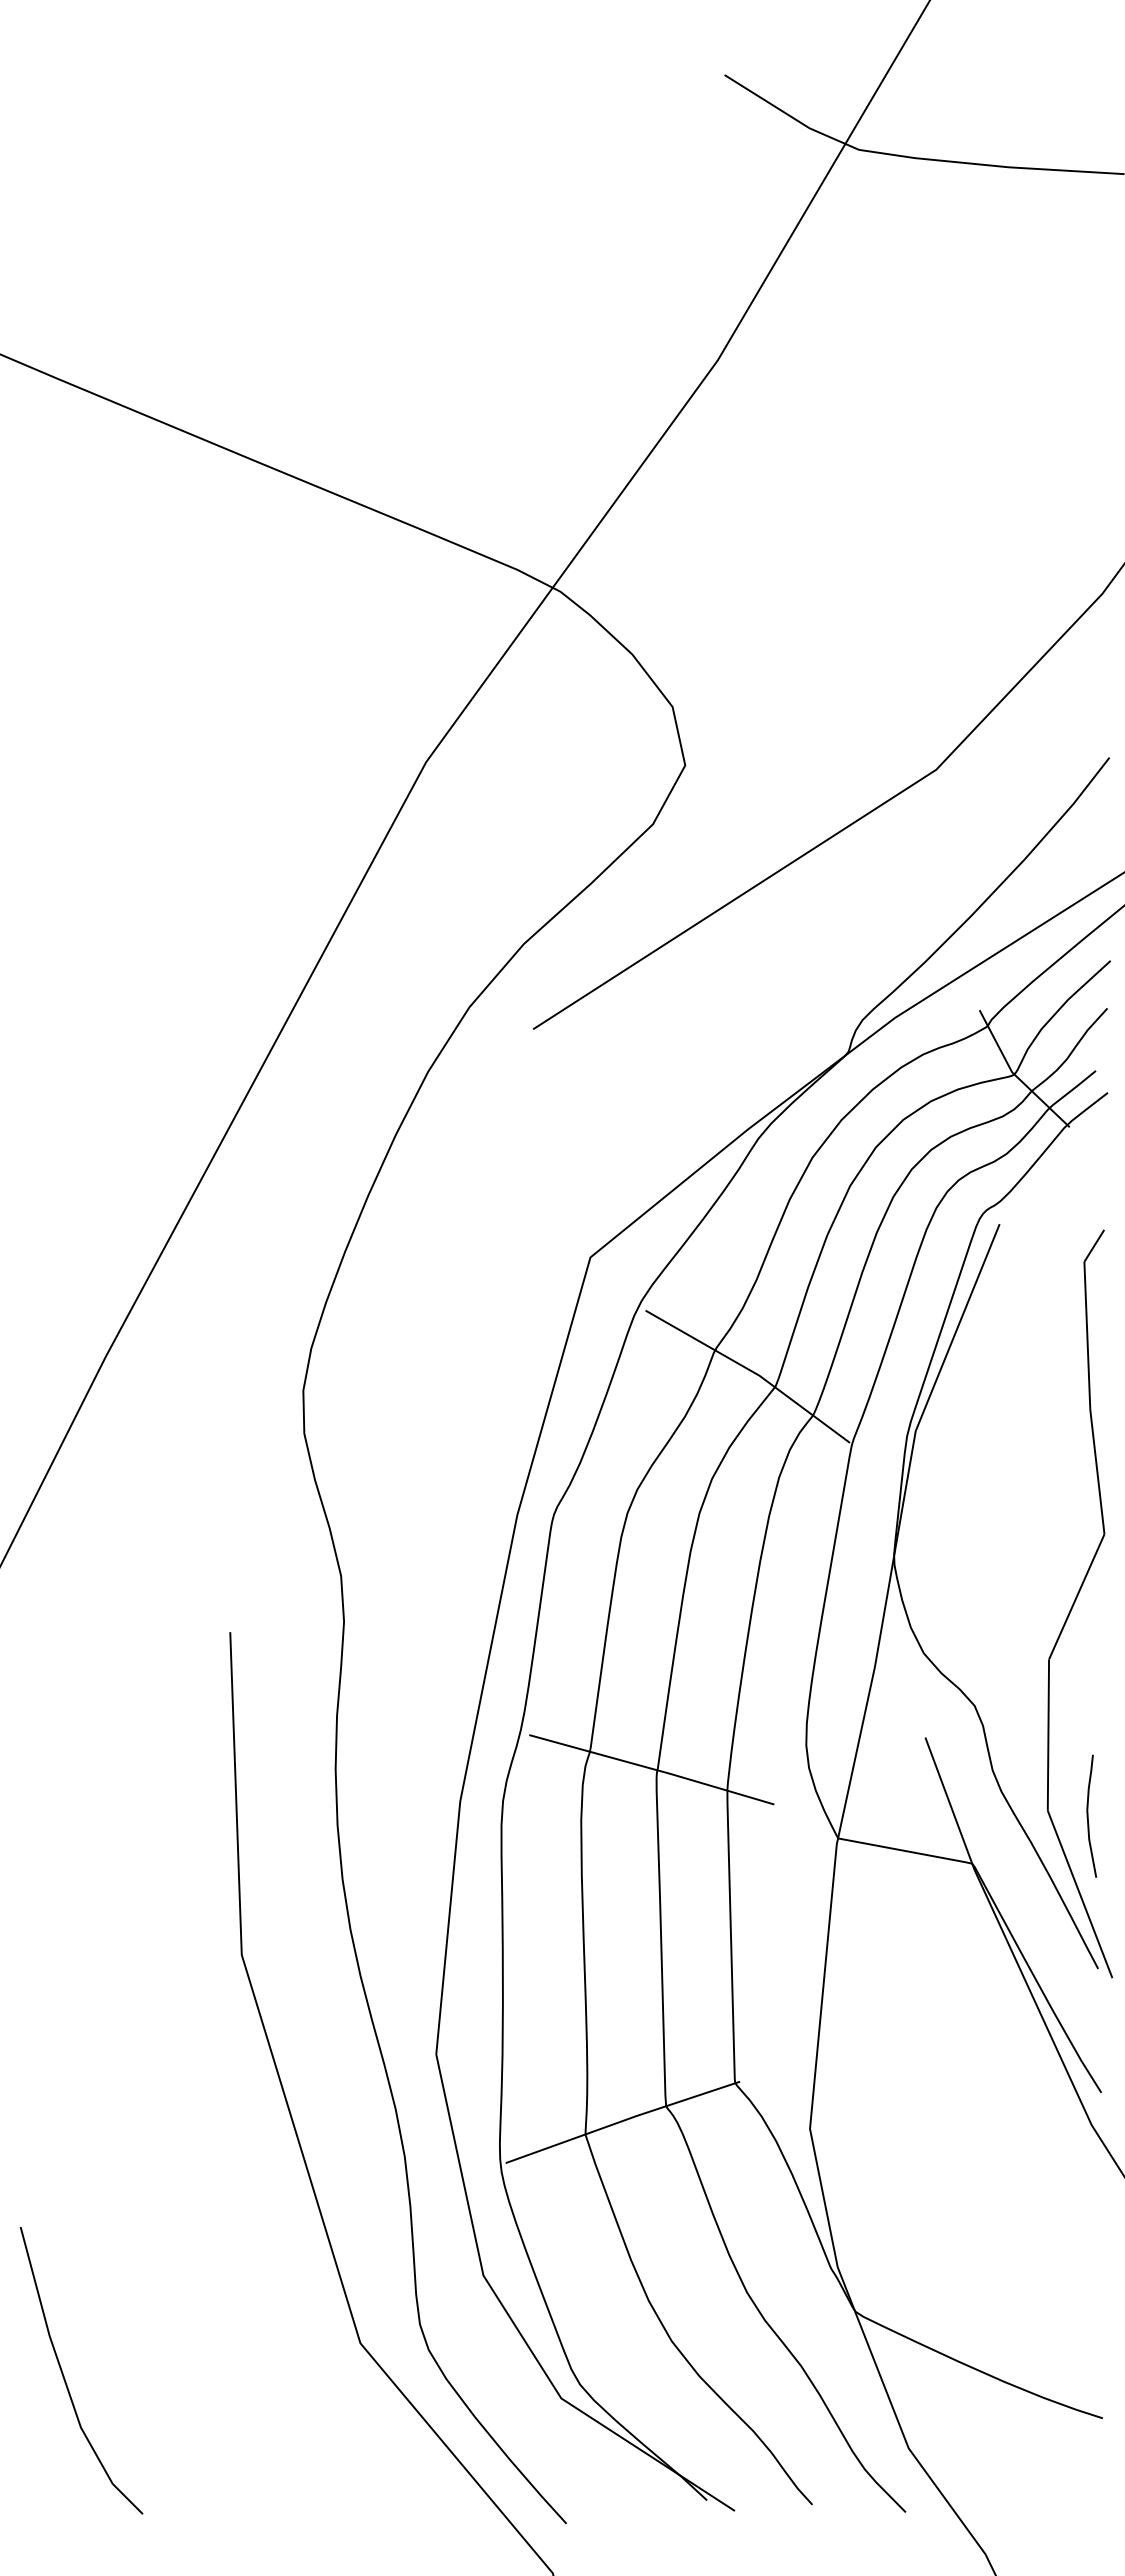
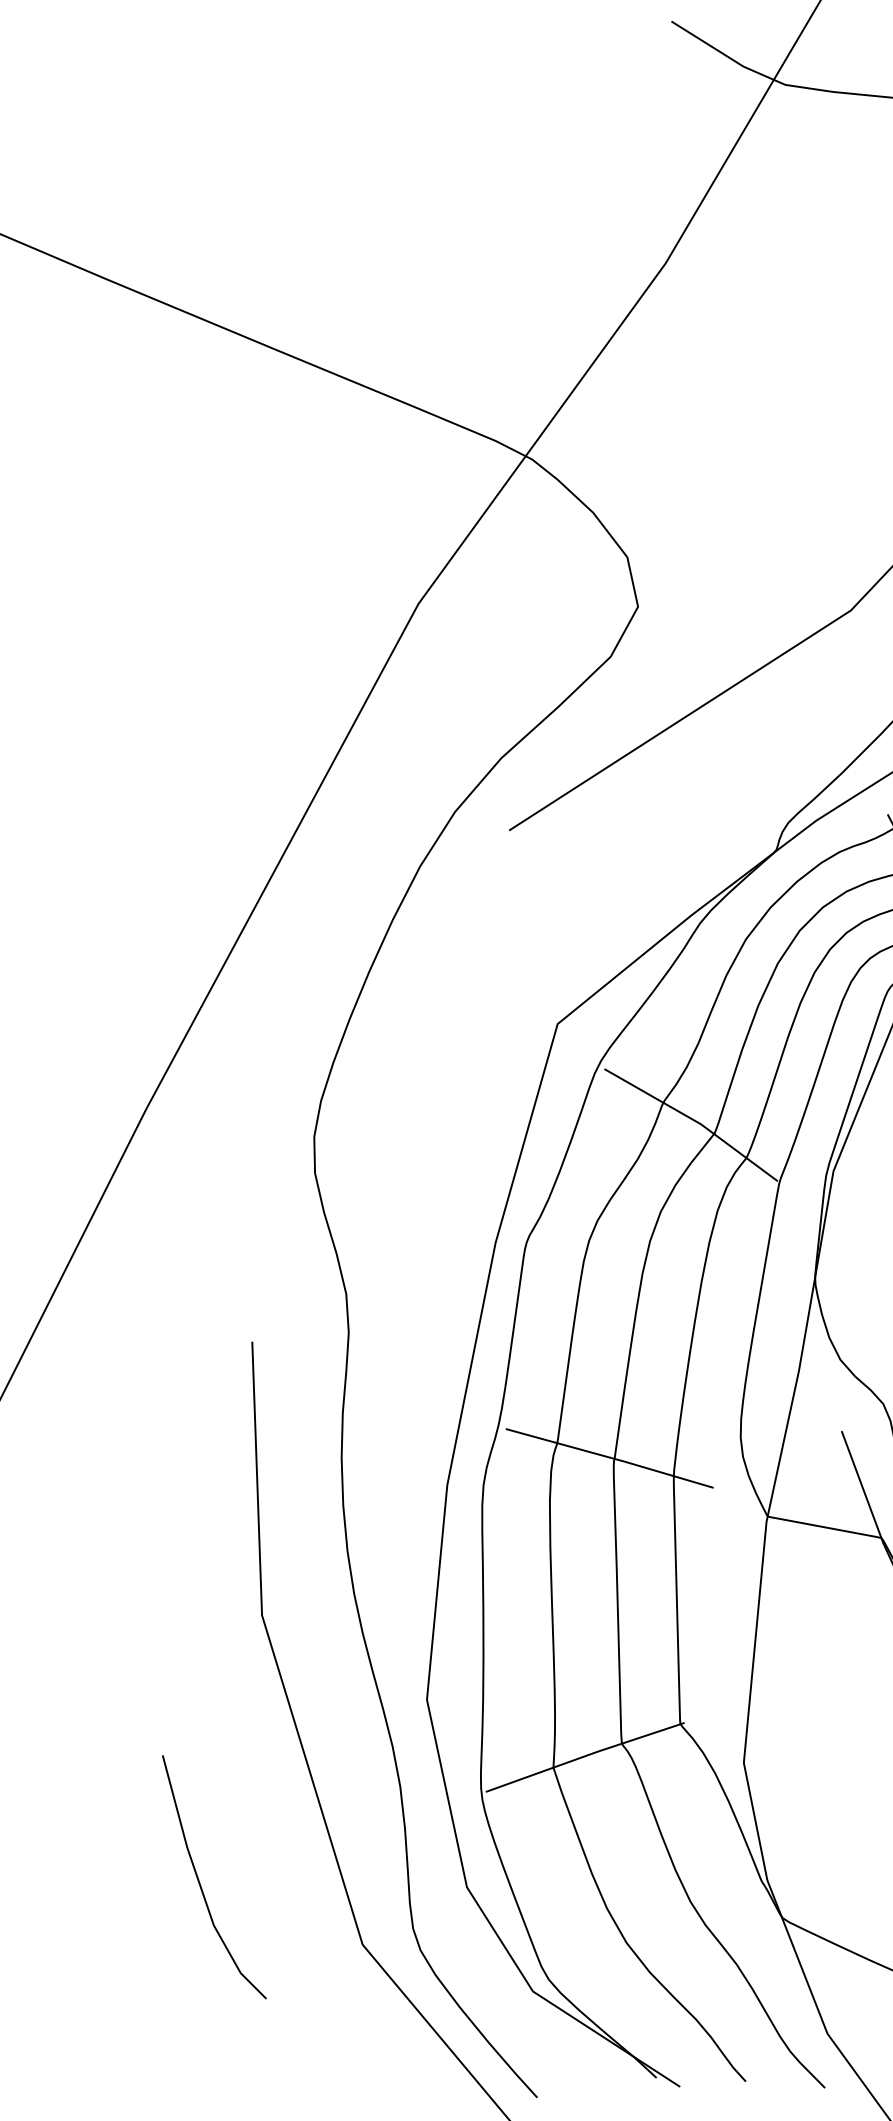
line: (64, 2375) -> (199, 1881), moved

